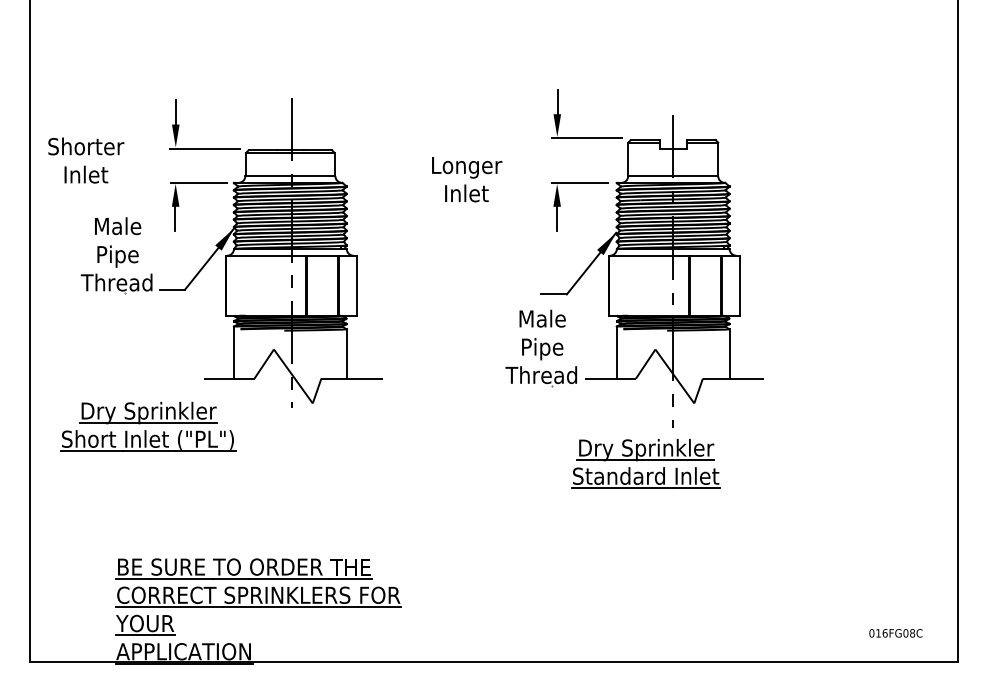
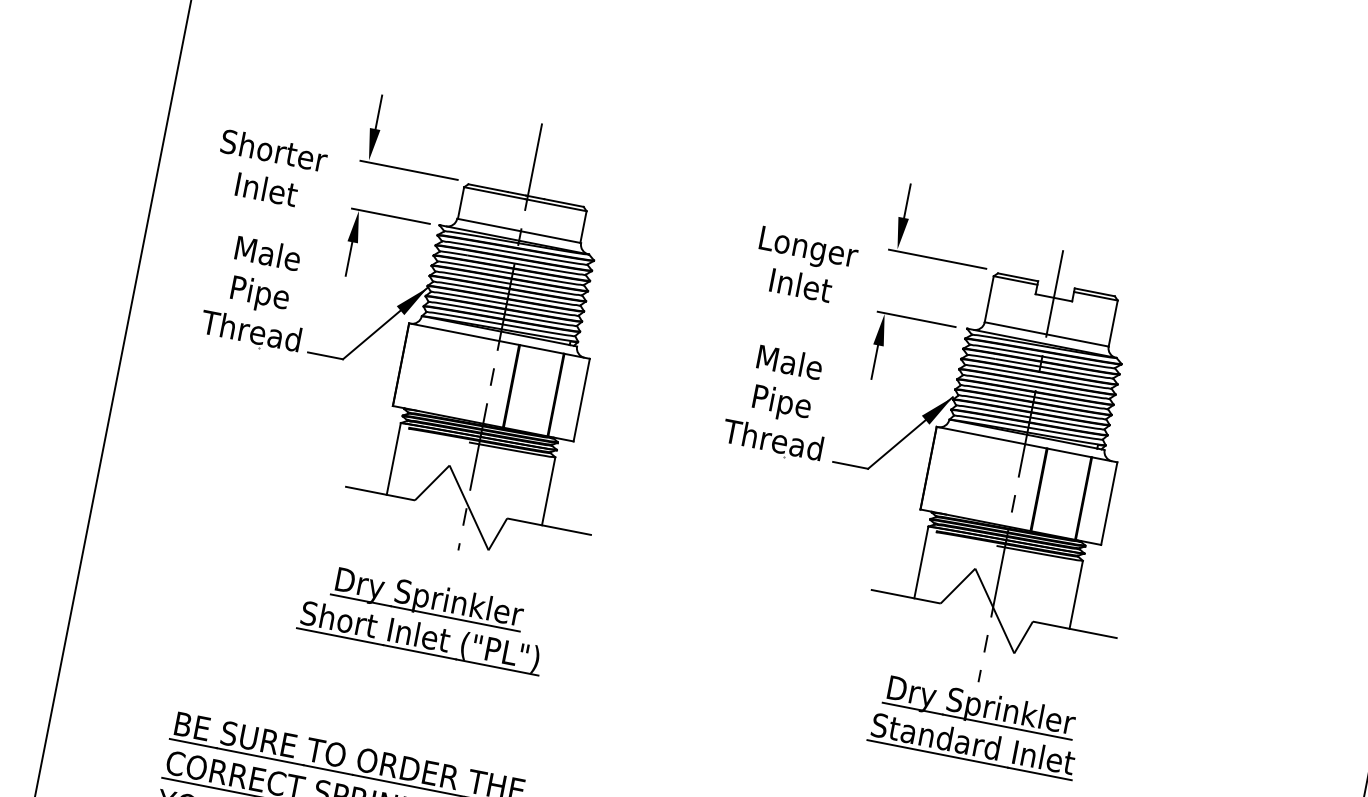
text: (86, 160) -> (270, 169), moved
text: (467, 179) -> (805, 266), moved
part: (540, 348) -> (778, 402), moved
part: (148, 426) -> (424, 618), moved
part: (645, 463) -> (975, 726), moved

